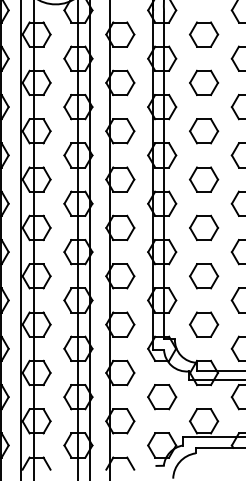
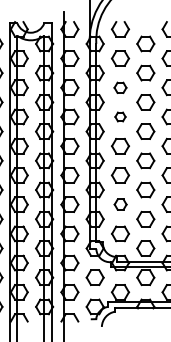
part: (204, 82) -> (120, 87), size x0.7
part: (204, 130) -> (120, 116), size x0.6
part: (204, 276) -> (120, 204), size x0.7

